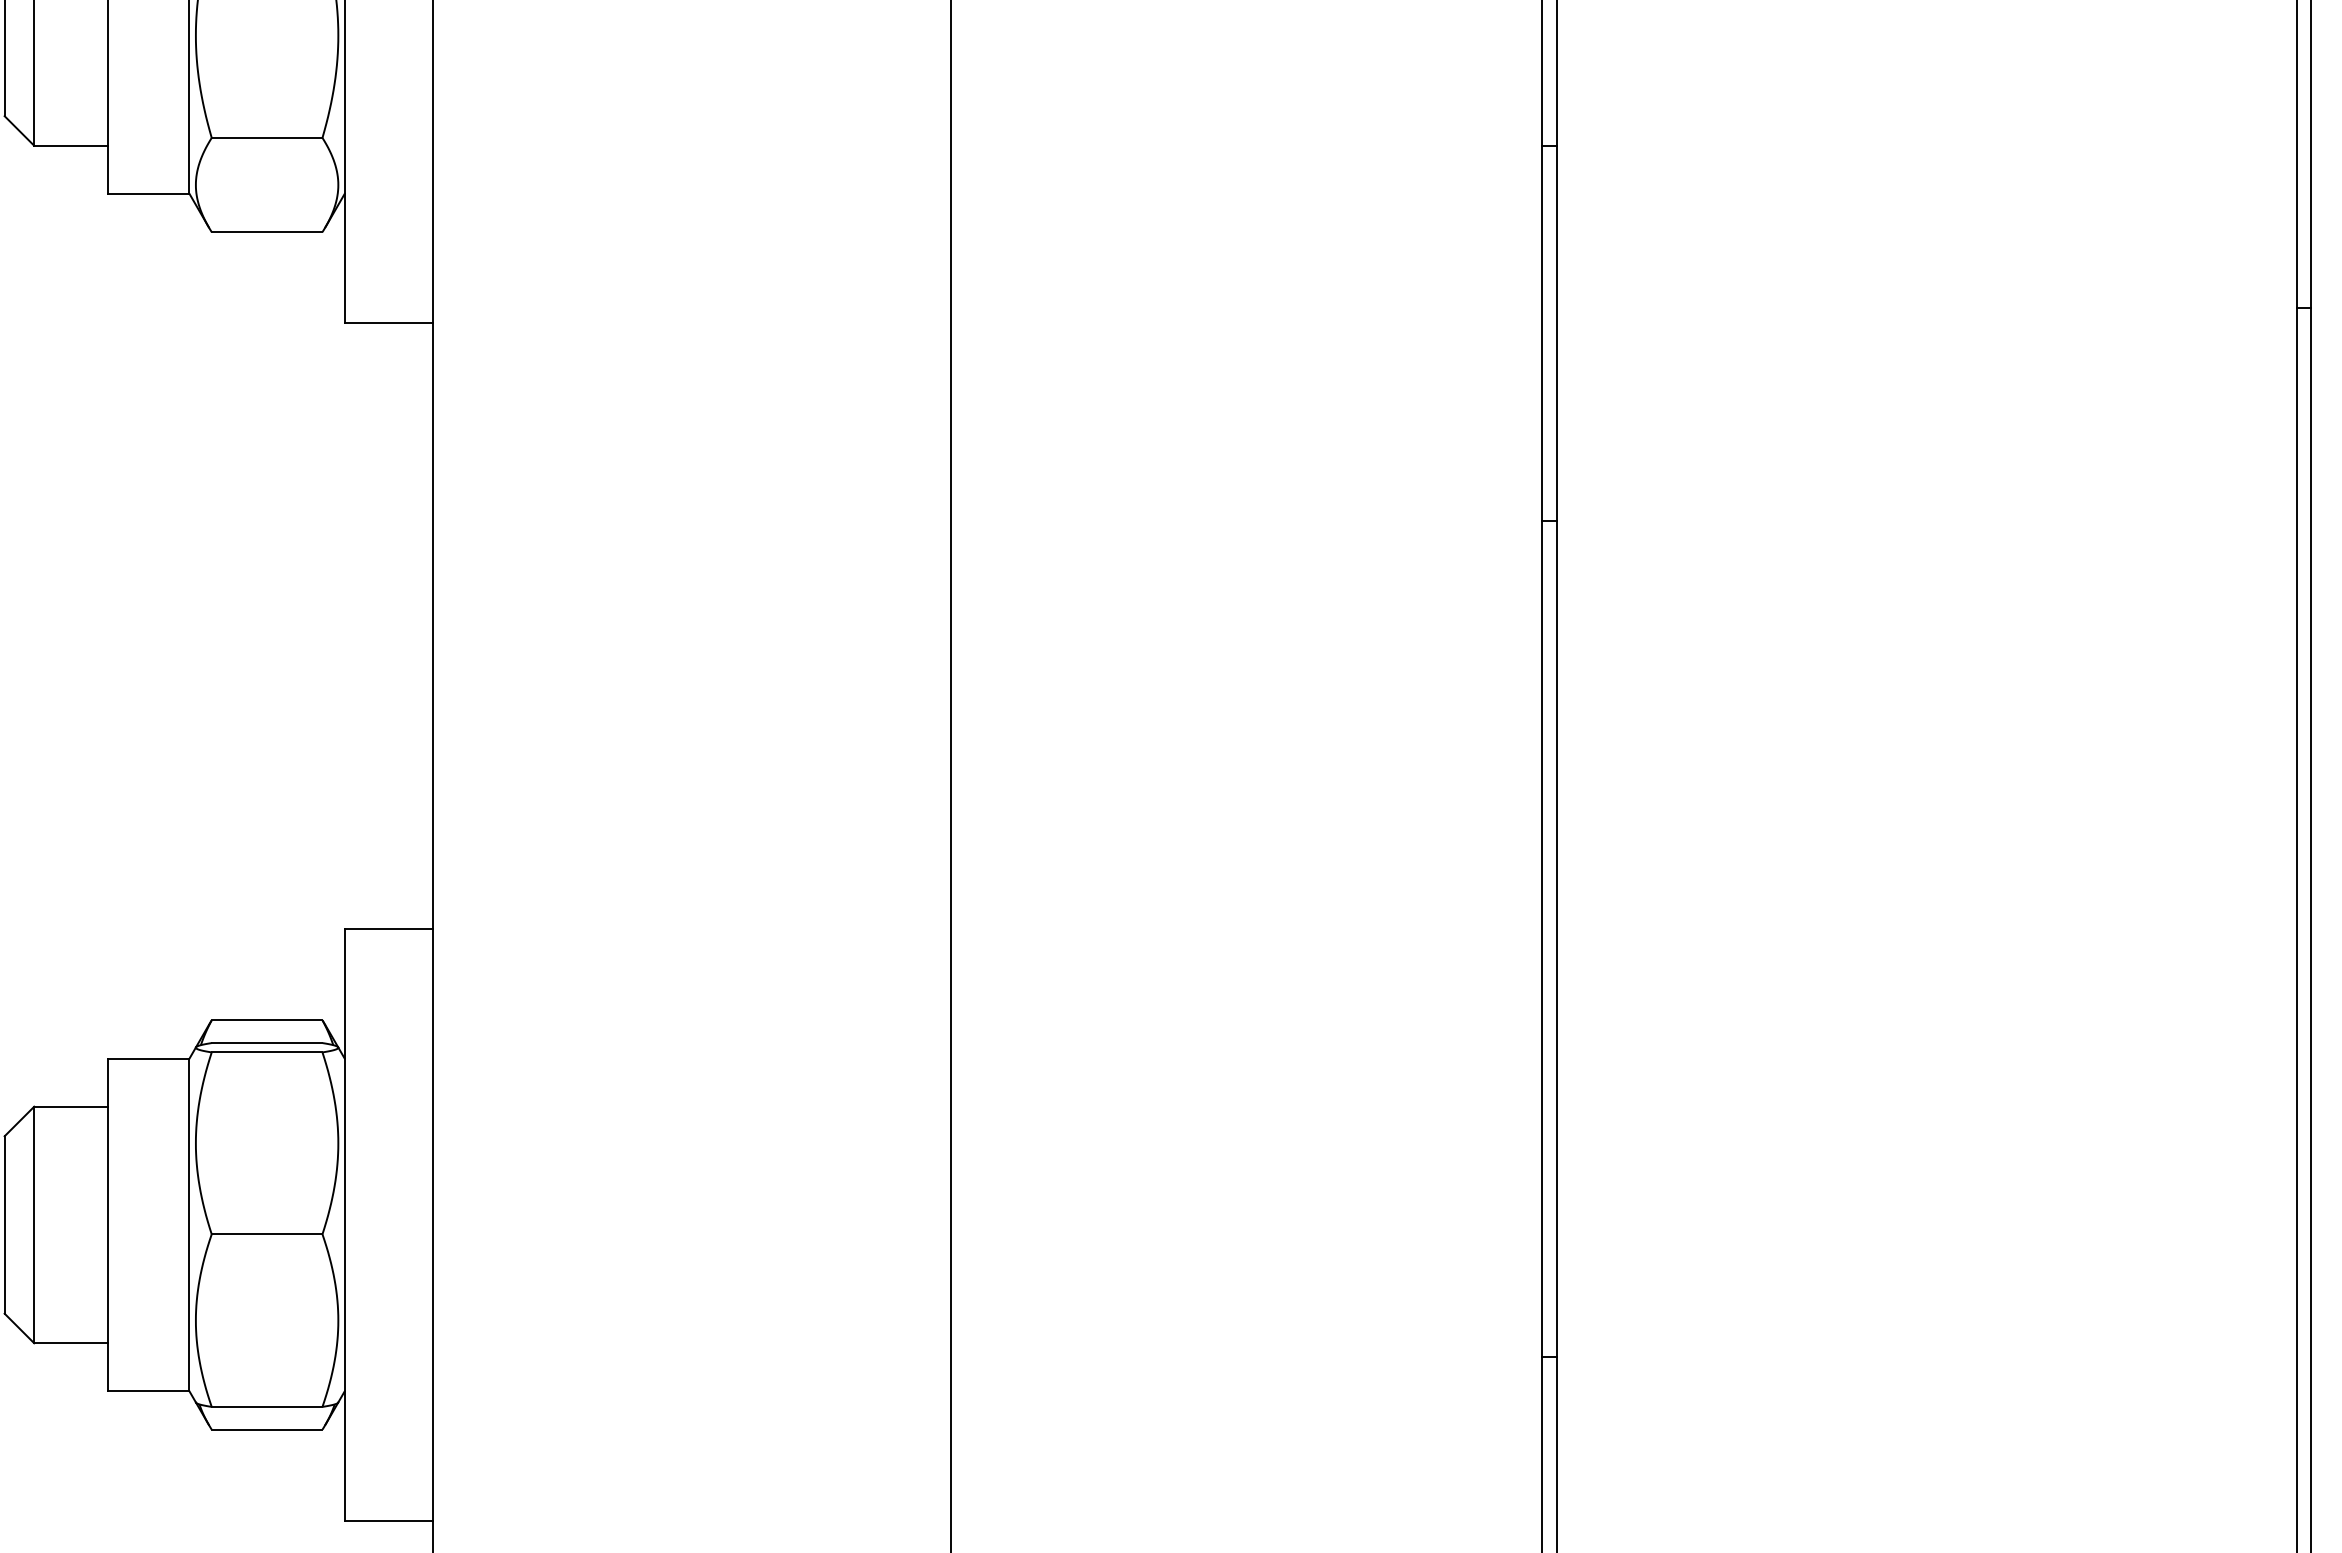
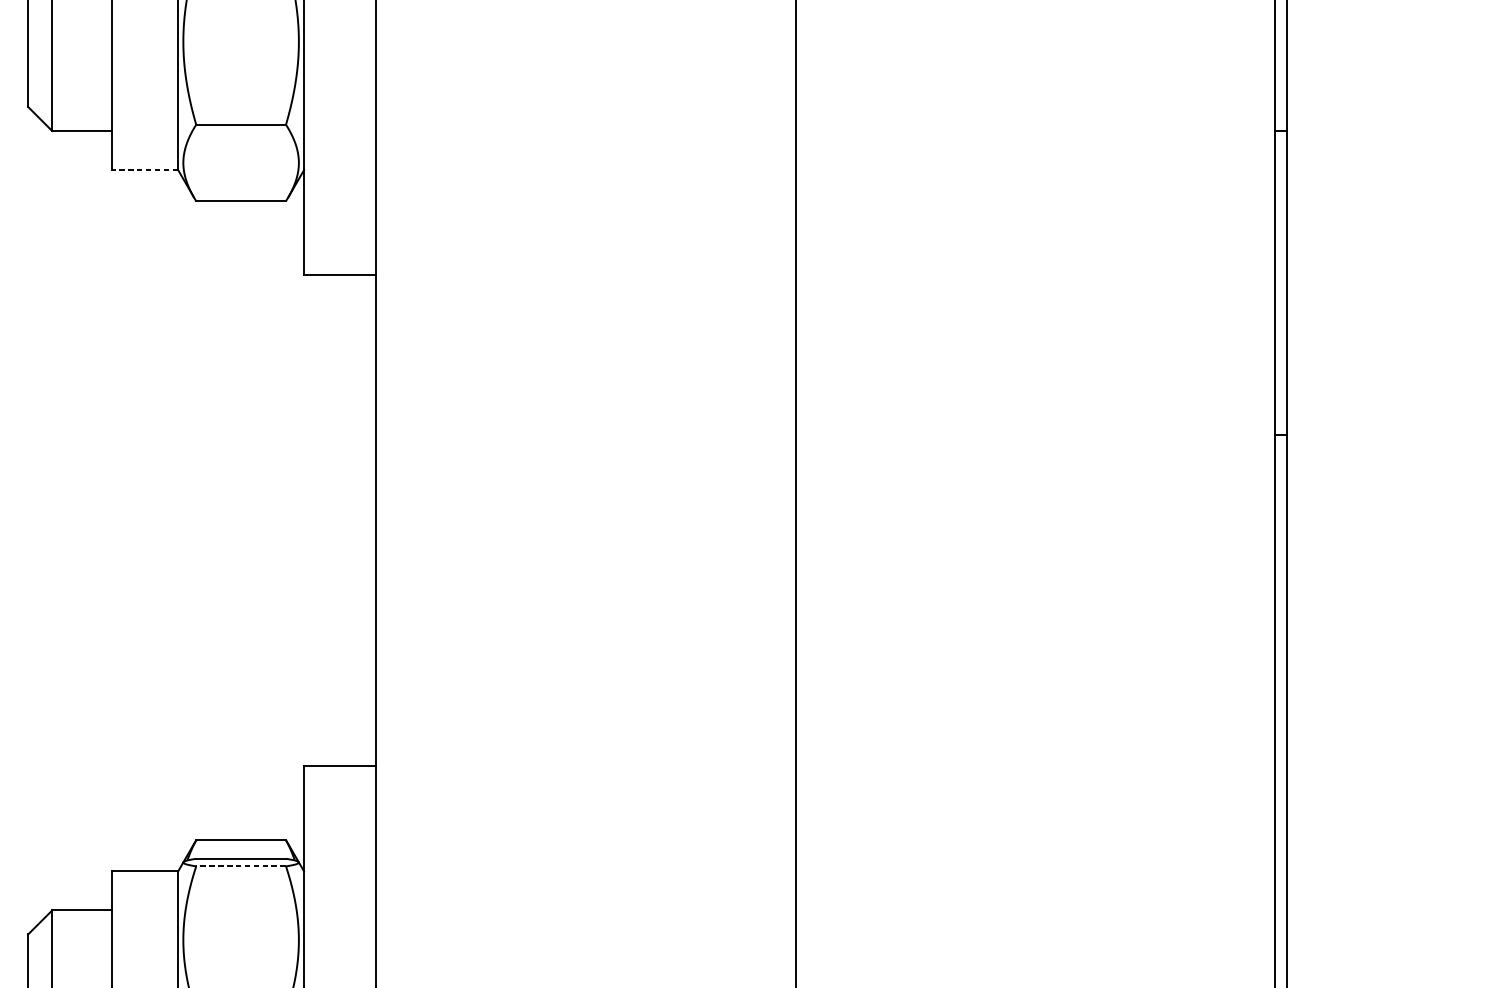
line: (148, 193) -> (144, 169), solid -> dashed
line: (266, 1052) -> (240, 866), solid -> dashed

